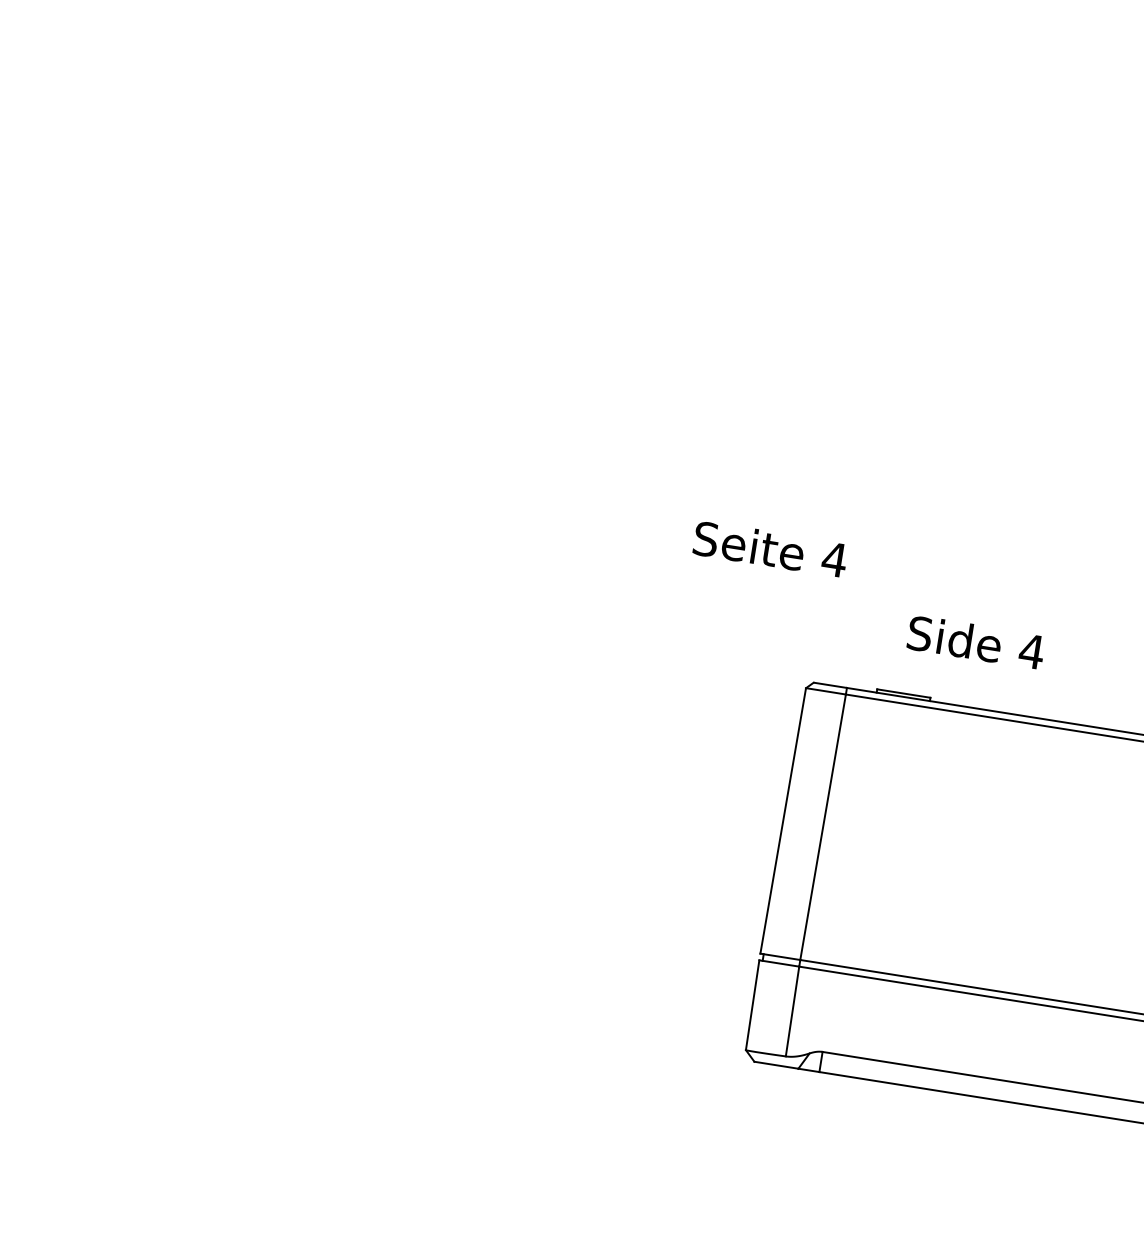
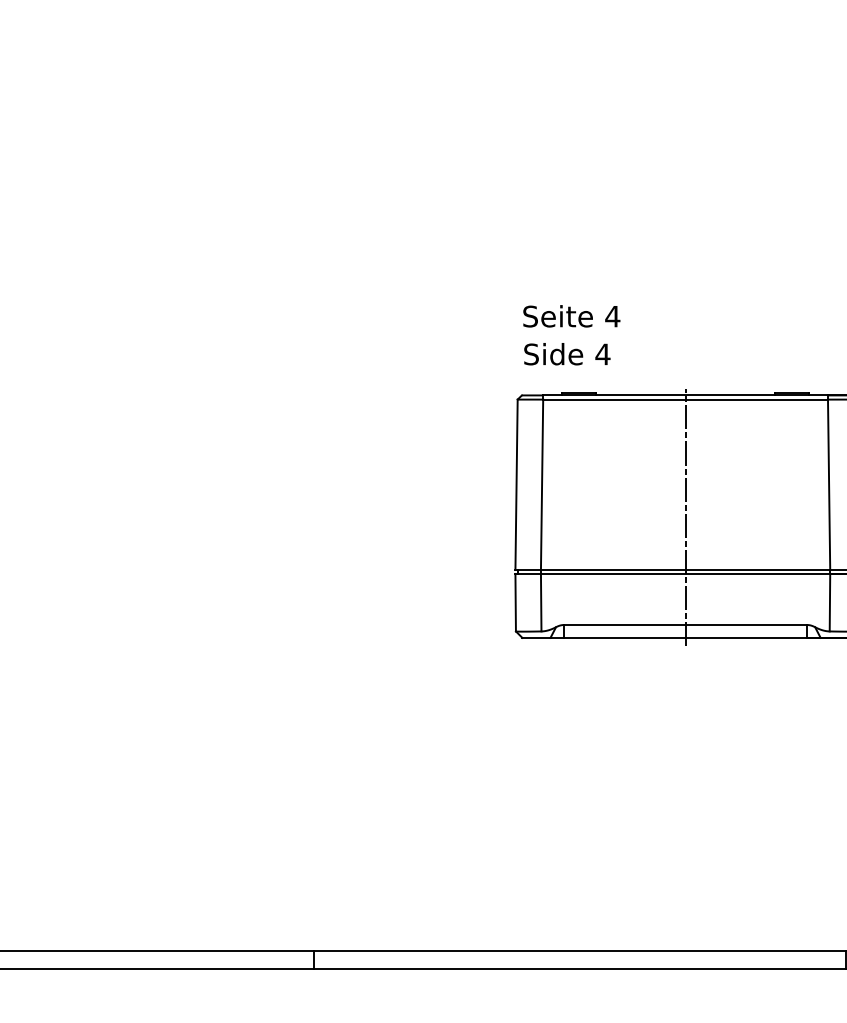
text: (770, 549) -> (571, 316), moved
text: (976, 642) -> (567, 354), moved
line: (1039, 913) -> (685, 517), added

